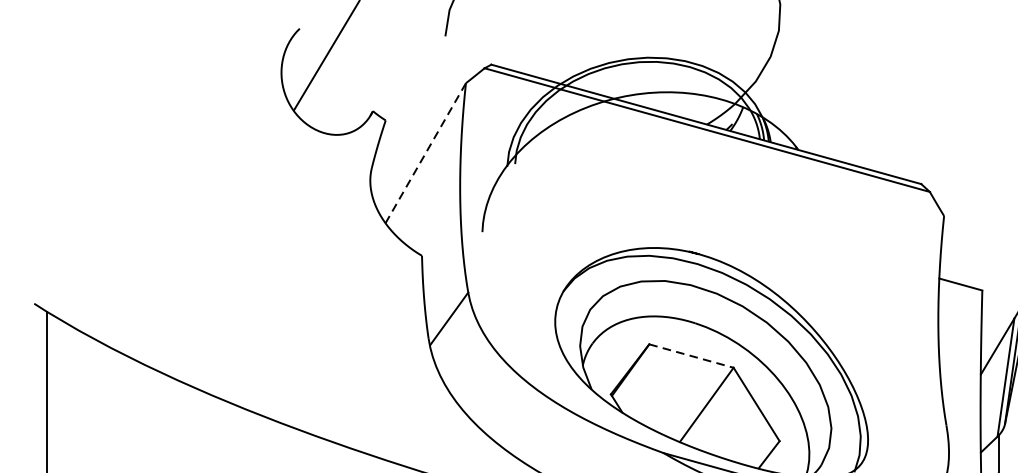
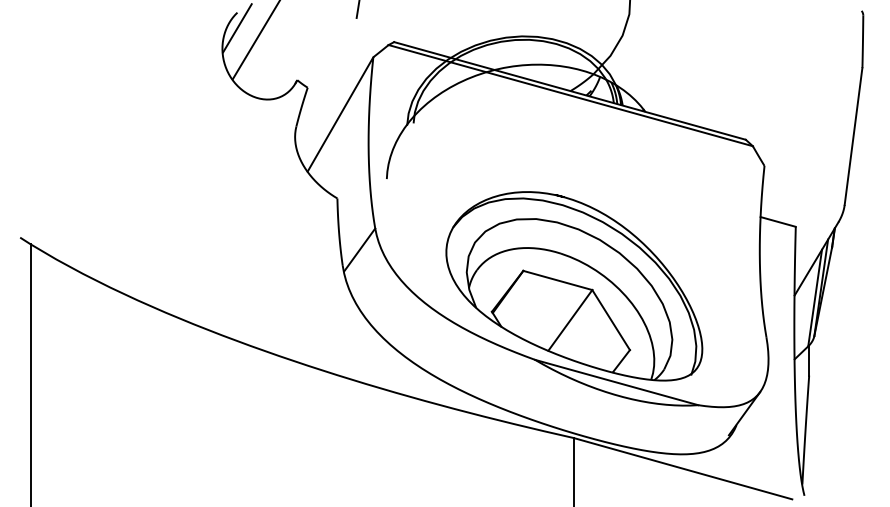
line: (299, 48) -> (237, 28), added
line: (425, 153) -> (340, 114), dashed -> solid
line: (691, 356) -> (557, 280), dashed -> solid

